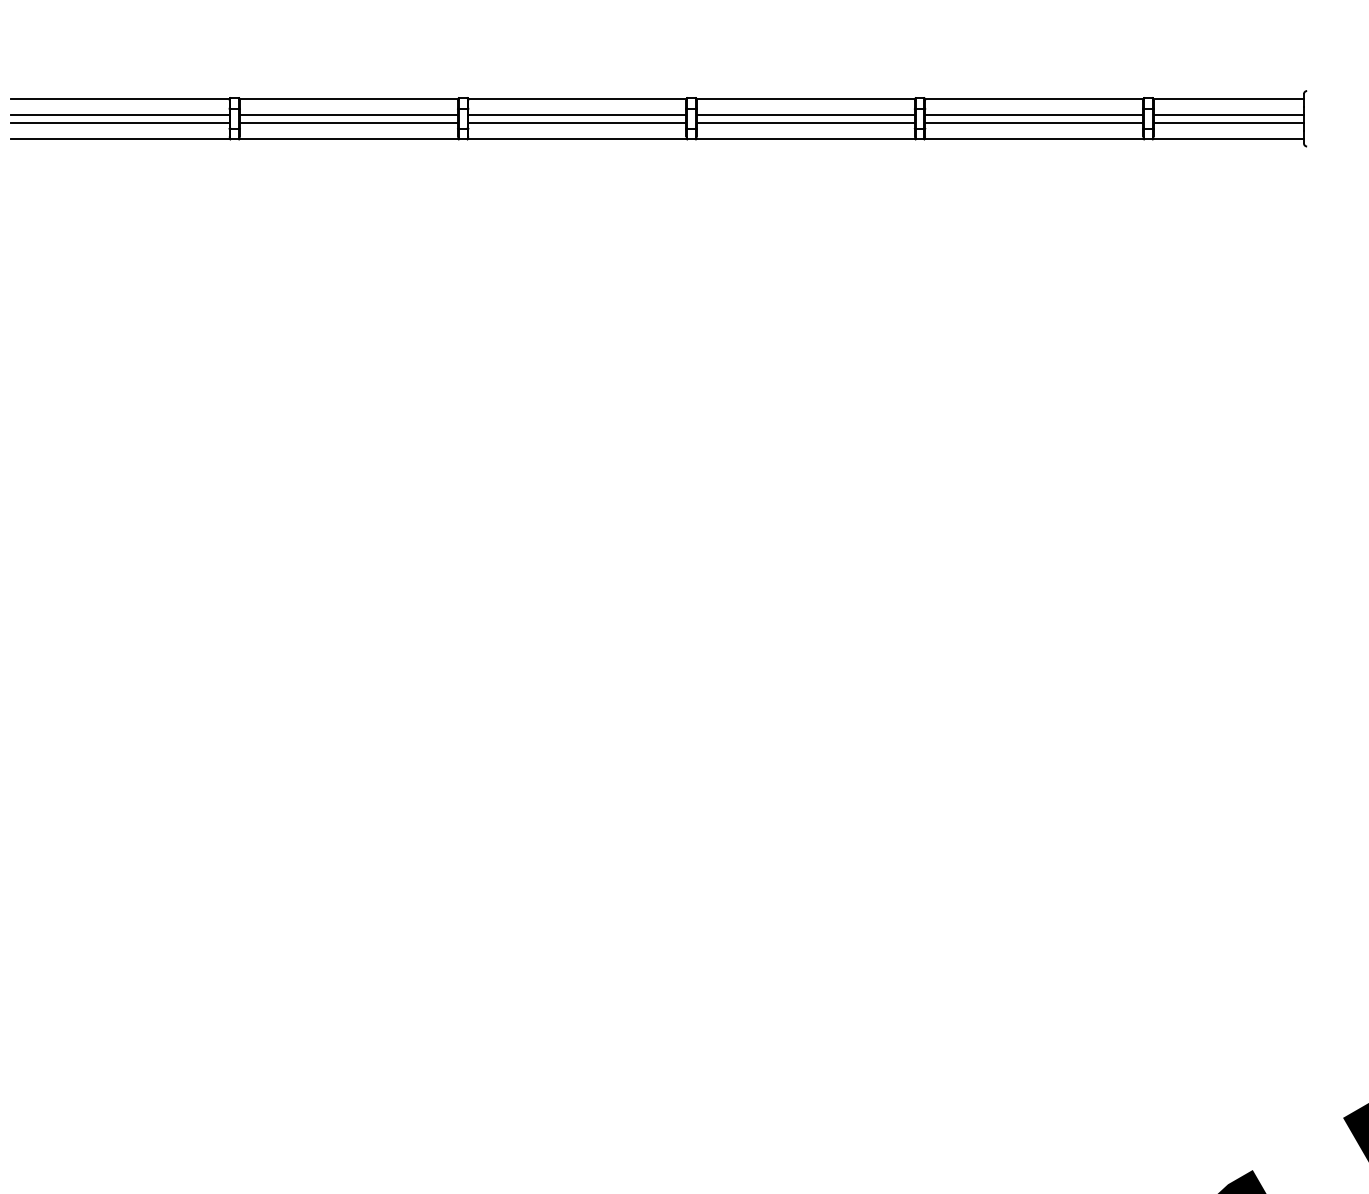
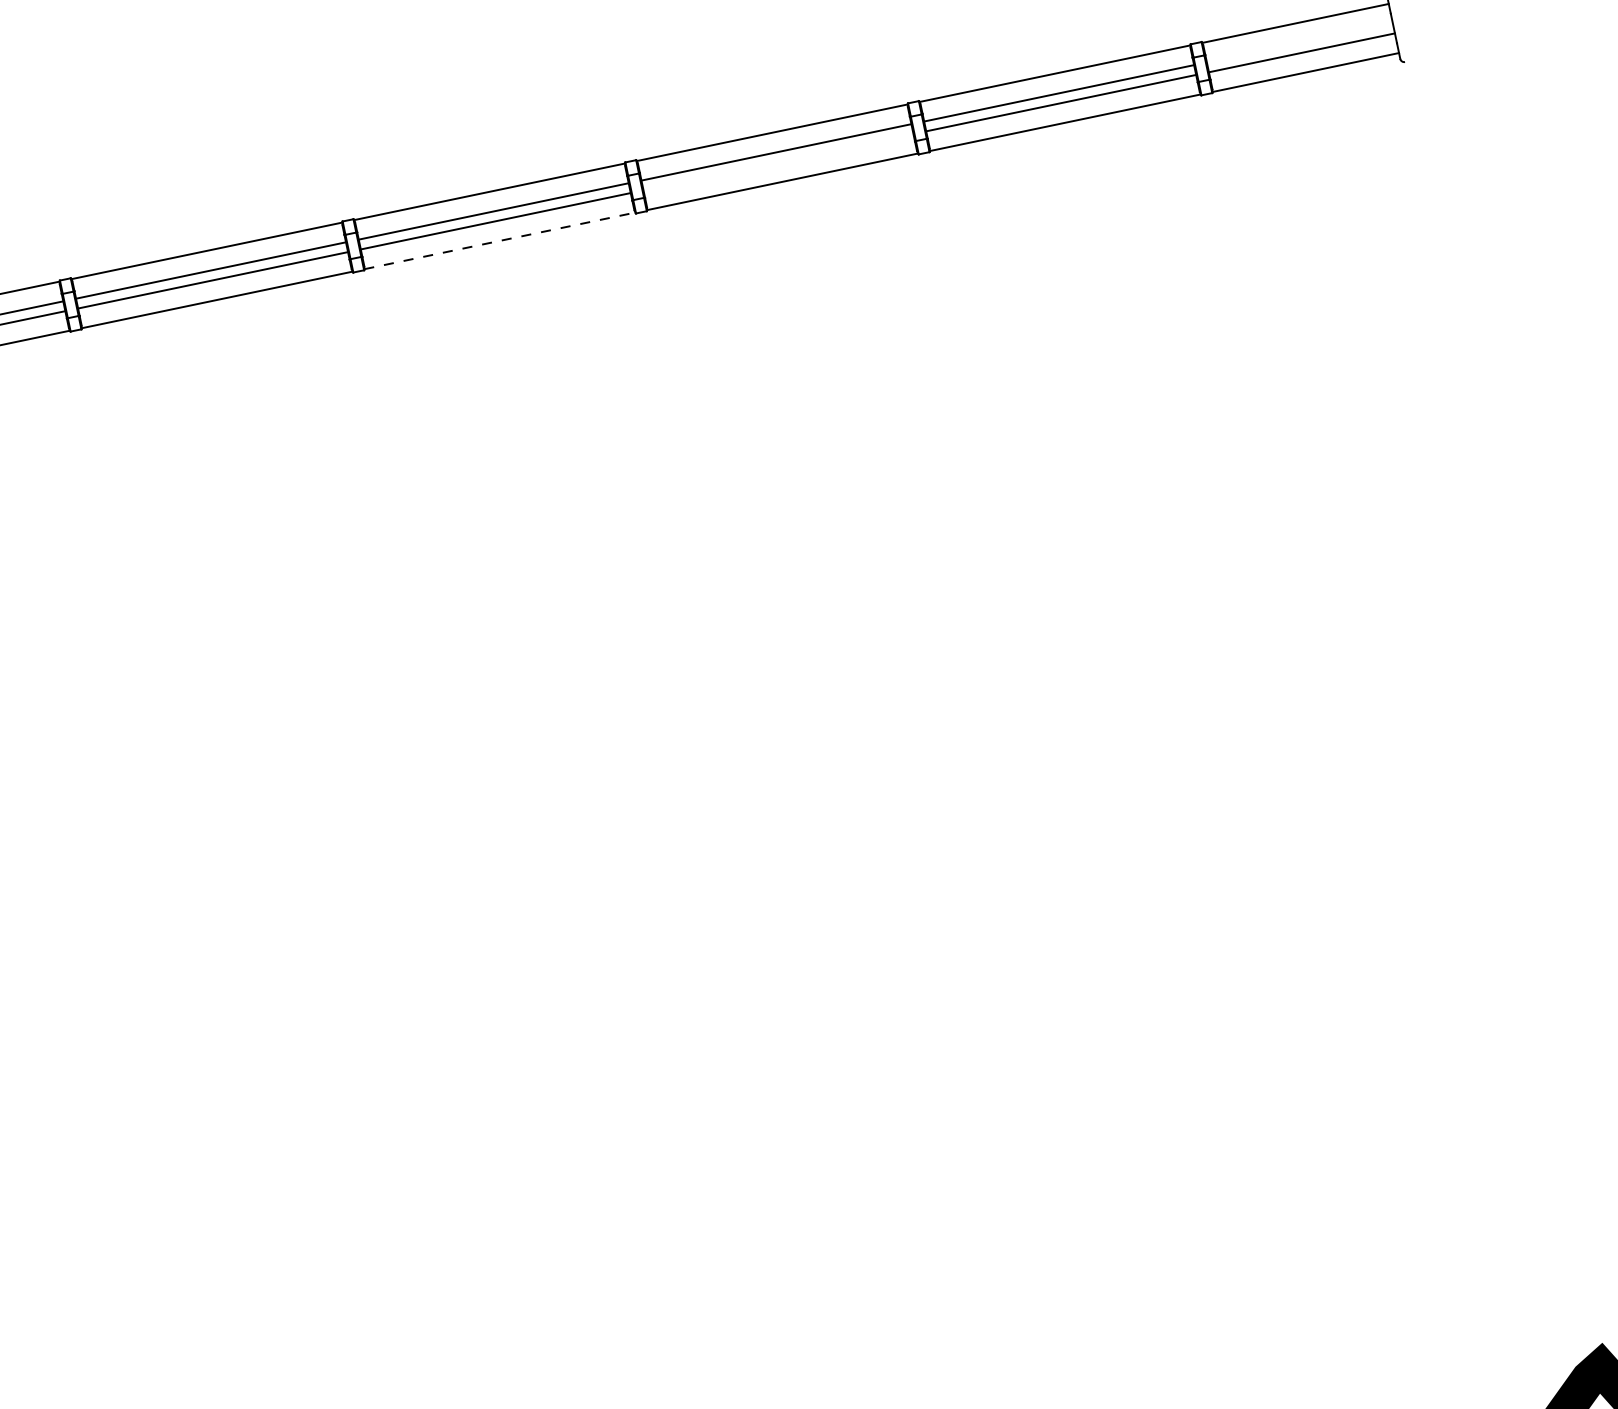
line: (1228, 114) -> (1299, 42), removed
line: (805, 122) -> (778, 161), removed
line: (577, 138) -> (499, 240), solid -> dashed

